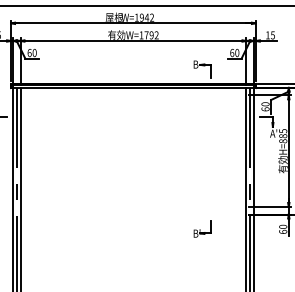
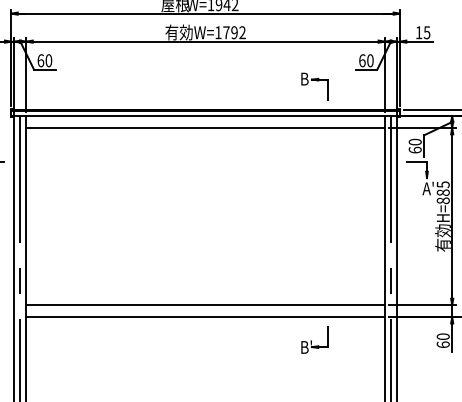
line: (133, 95) -> (205, 128), added
line: (133, 206) -> (205, 304), added
line: (133, 214) -> (205, 317), added

